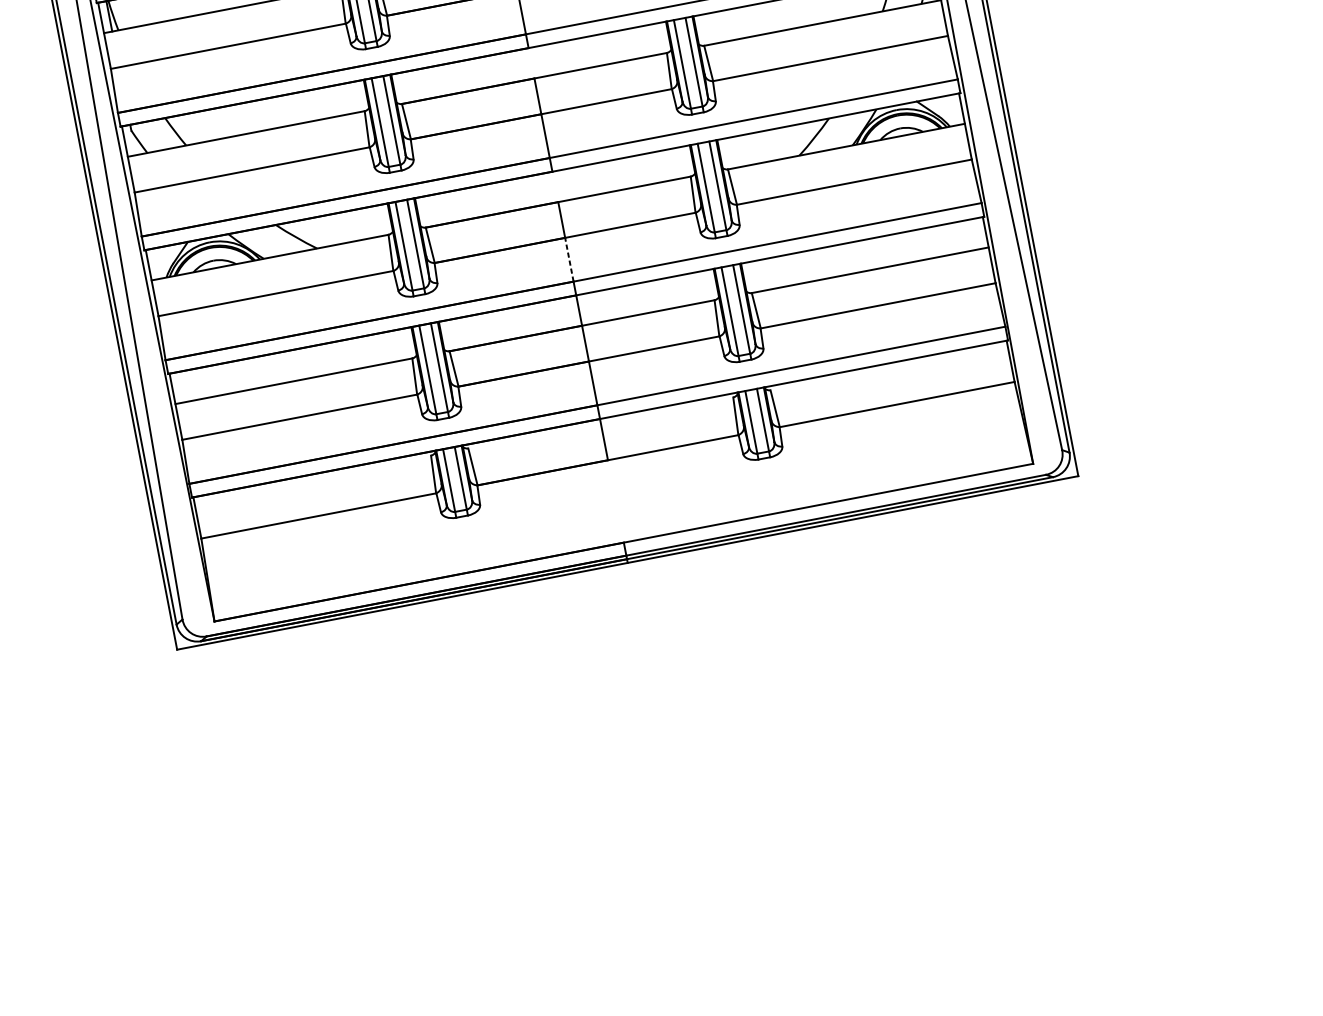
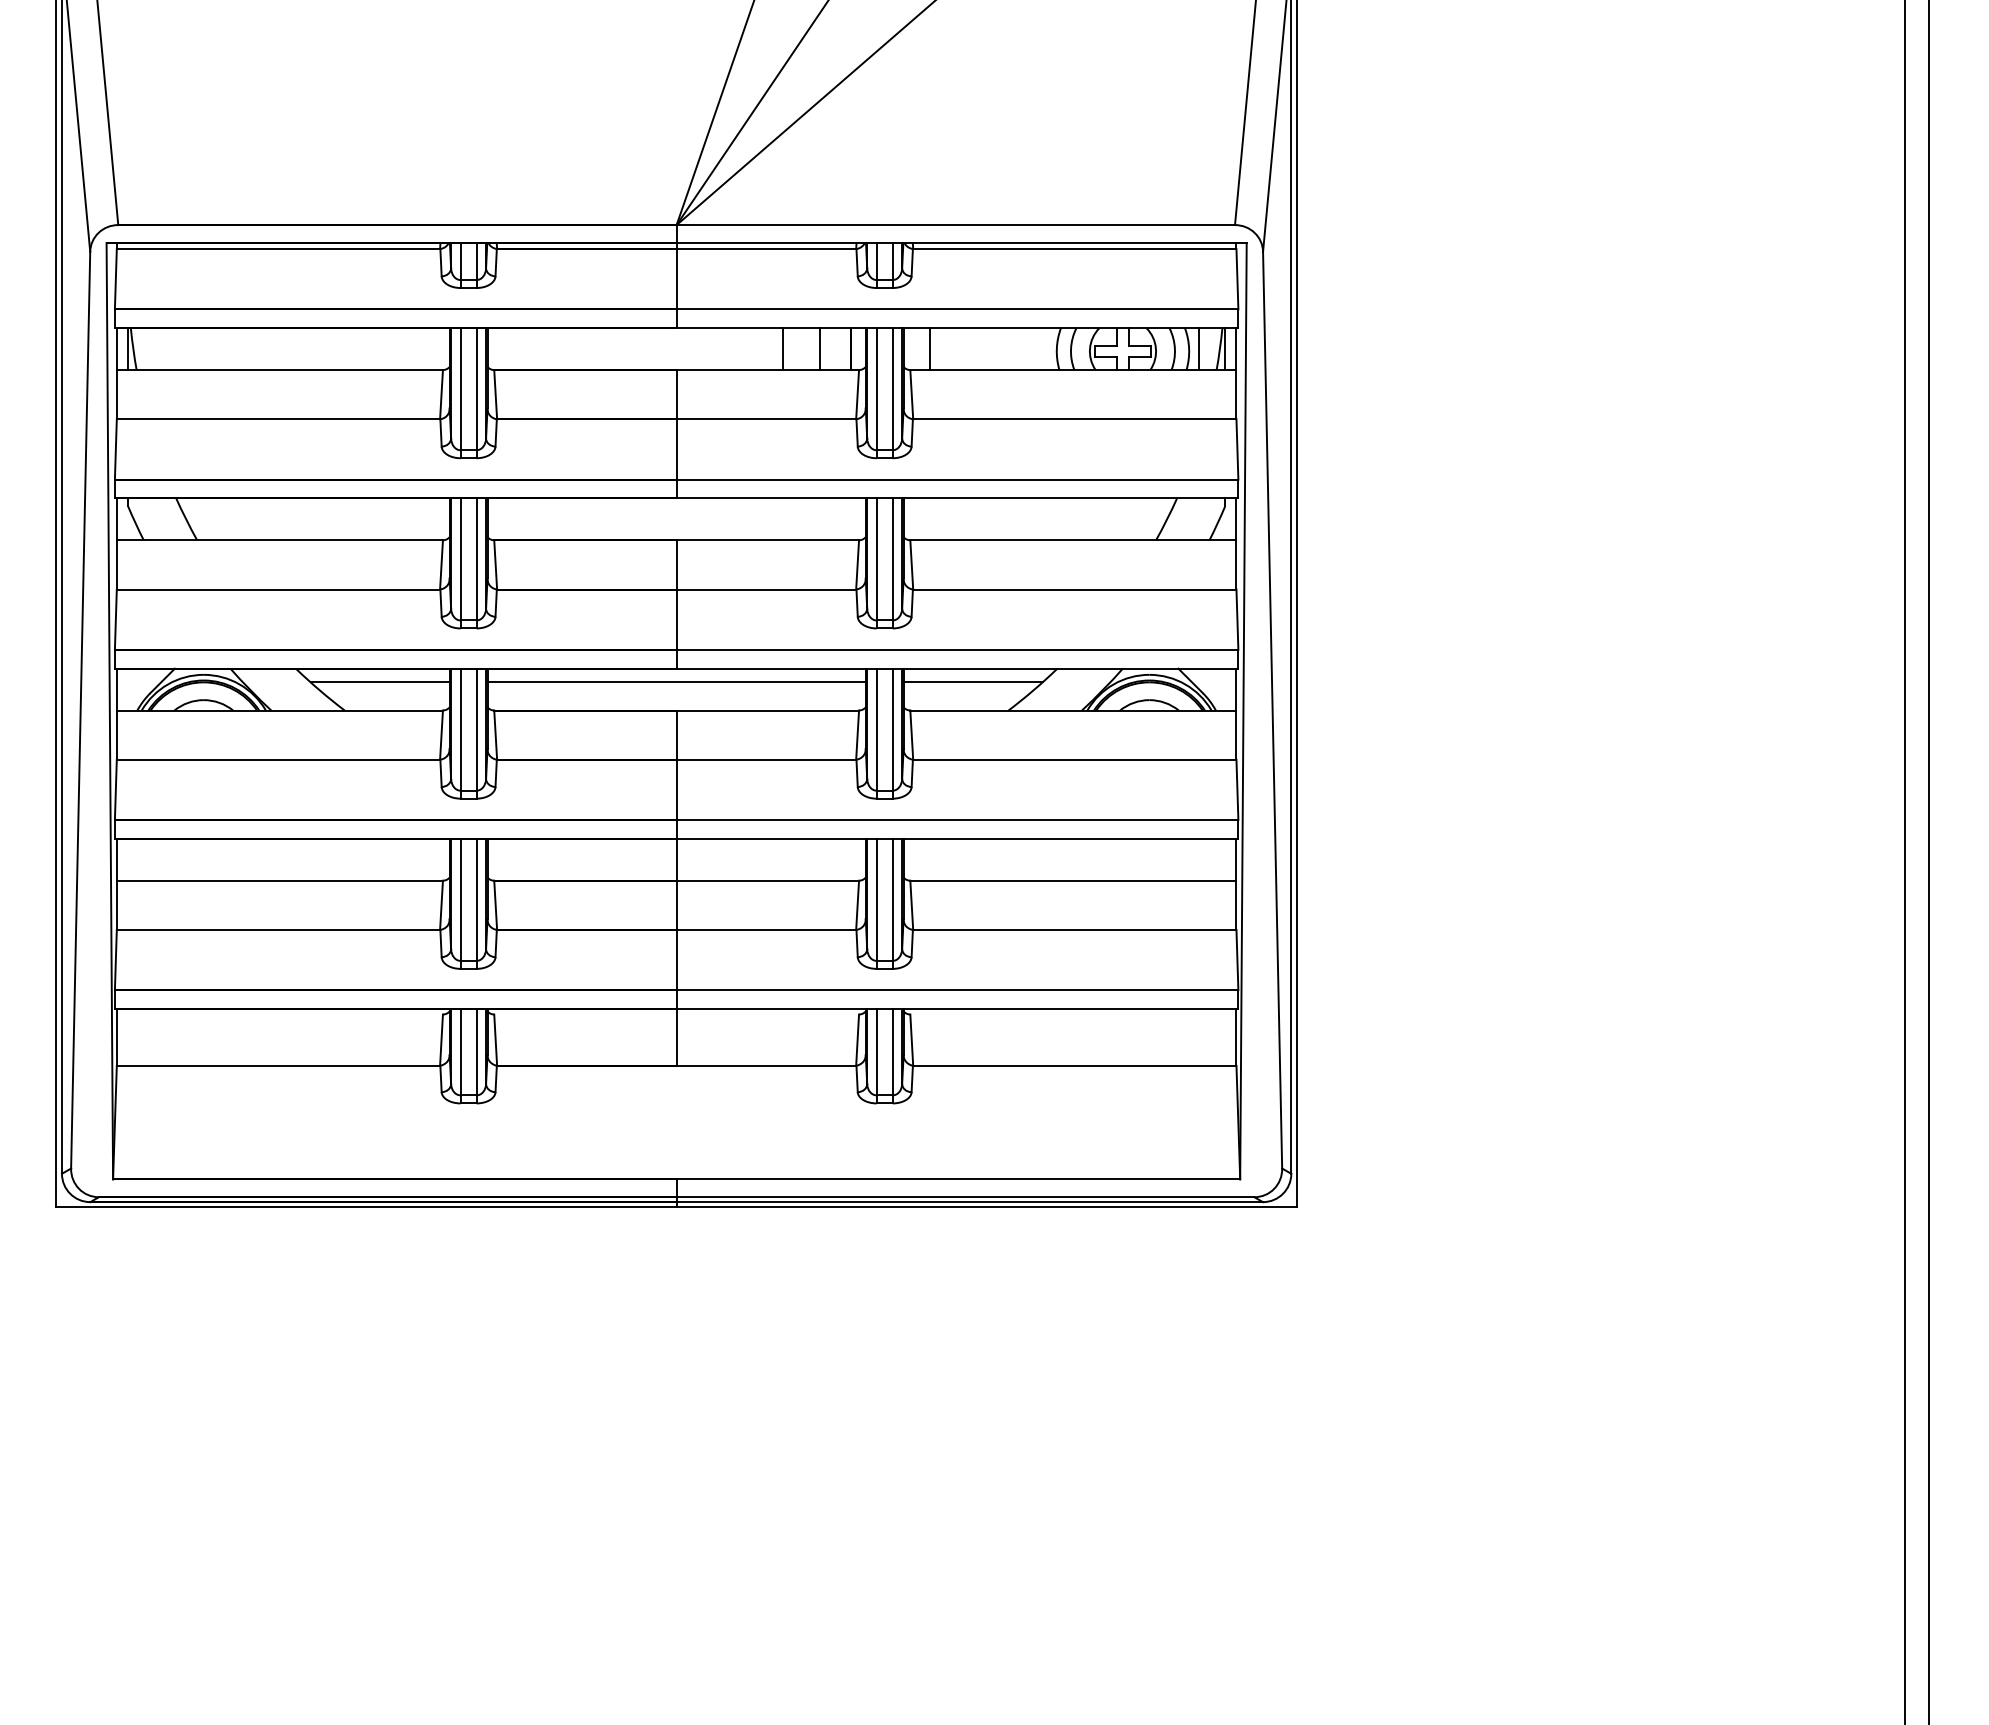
line: (769, 140) -> (972, 682), added
line: (554, 181) -> (676, 682), added
line: (338, 223) -> (379, 682), added
line: (569, 259) -> (676, 789), dashed -> solid

